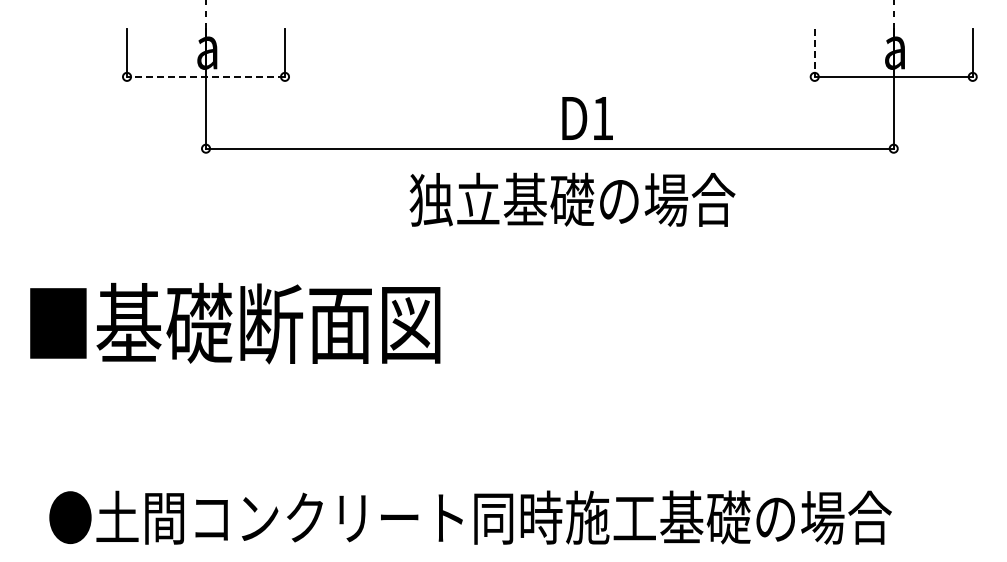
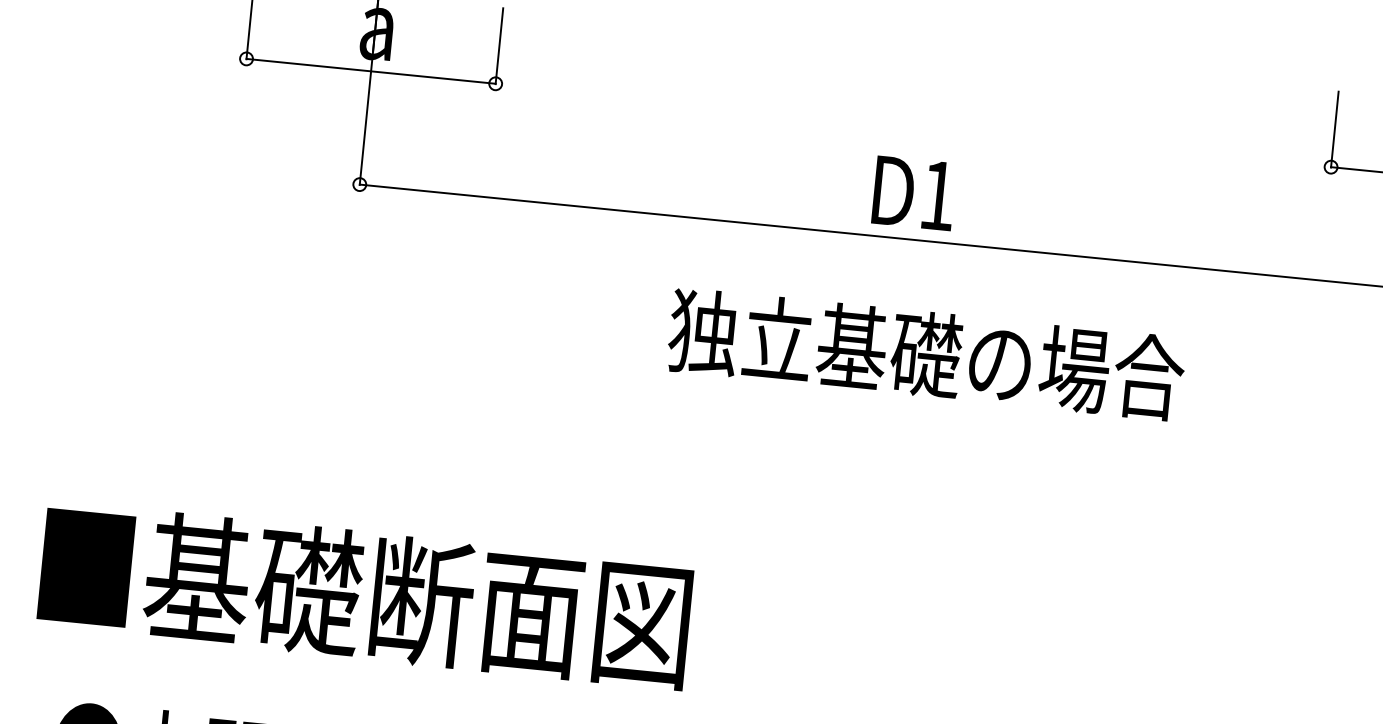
line: (814, 53) -> (1334, 130), dashed -> solid
line: (206, 76) -> (371, 70), dashed -> solid
text: (587, 118) -> (913, 193), moved
text: (572, 199) -> (926, 353), moved
text: (235, 323) -> (365, 595), moved

